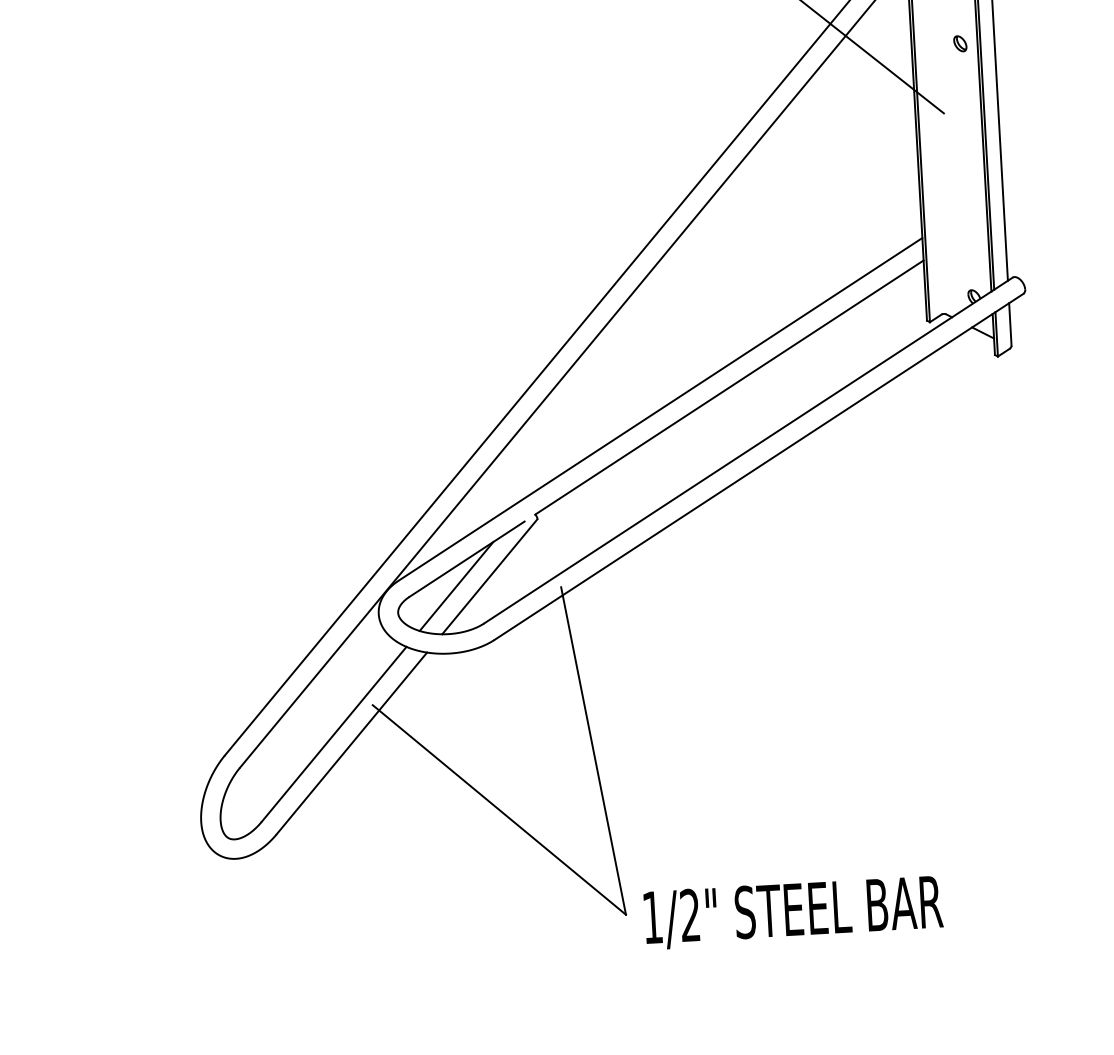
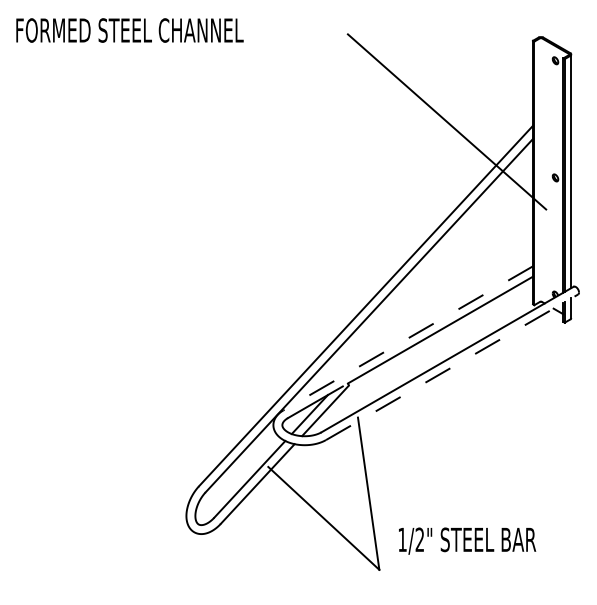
line: (658, 409) -> (407, 338), solid -> dashed
line: (759, 467) -> (452, 367), solid -> dashed
text: (793, 911) -> (467, 540), moved

